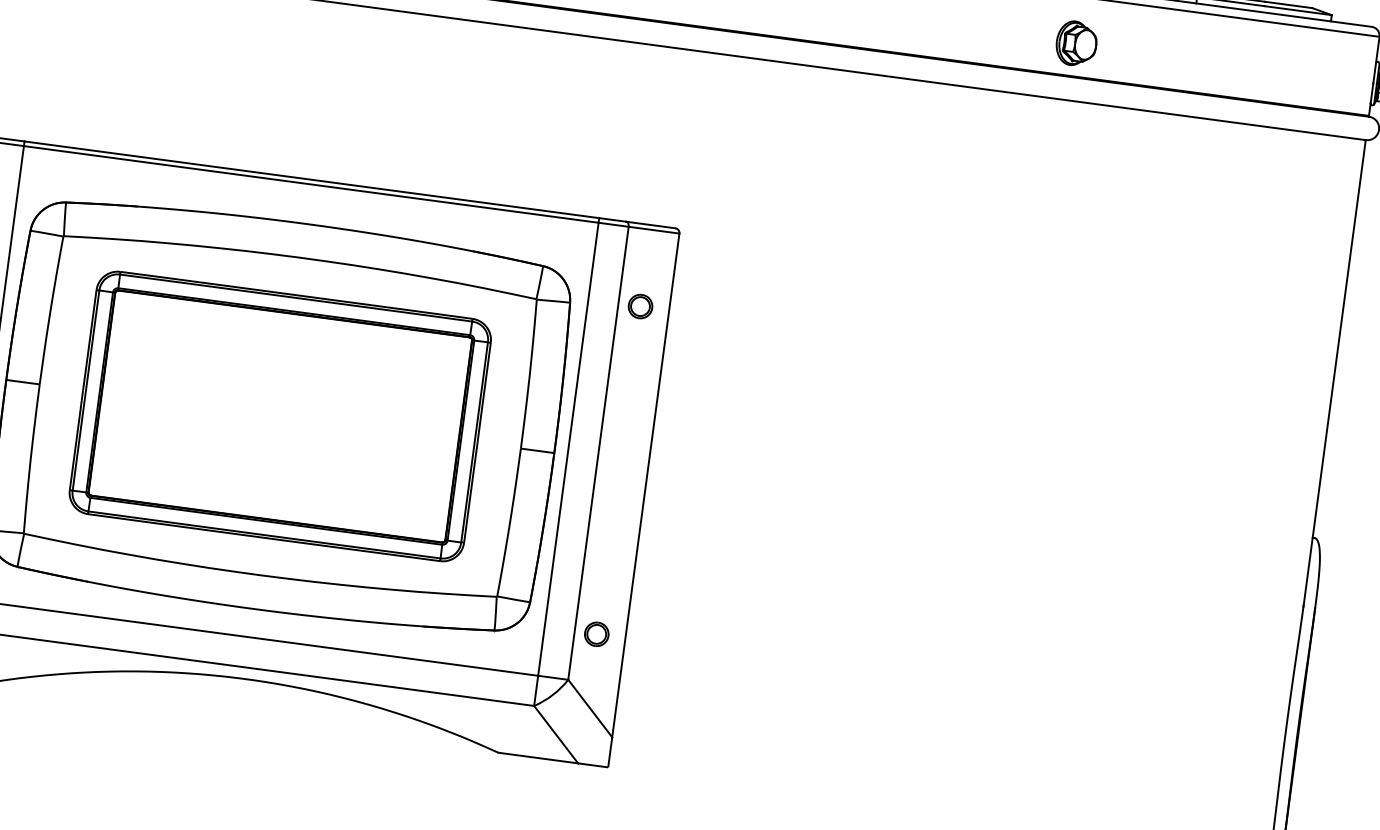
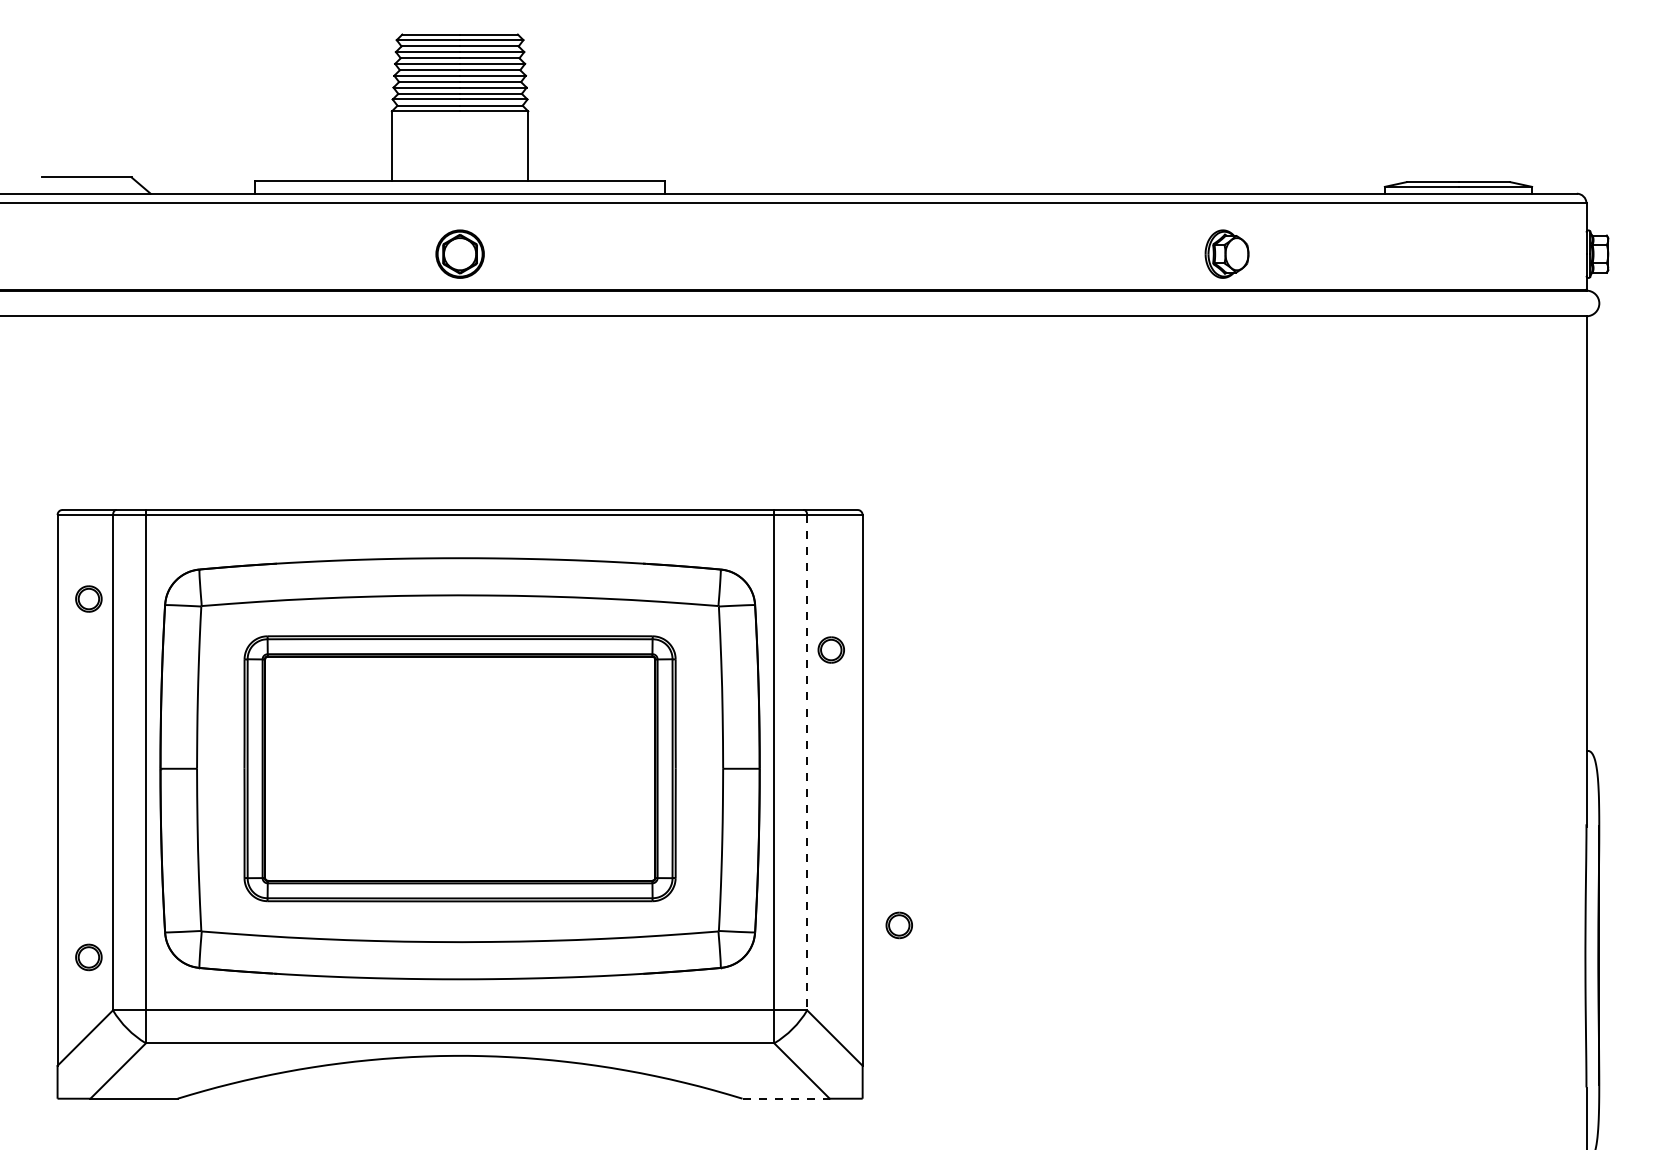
part: (1076, 43) -> (1226, 253), moved
part: (639, 305) -> (830, 649), moved
line: (598, 453) -> (807, 762), solid -> dashed
part: (596, 634) -> (898, 925), moved
line: (538, 757) -> (786, 1098), solid -> dashed

